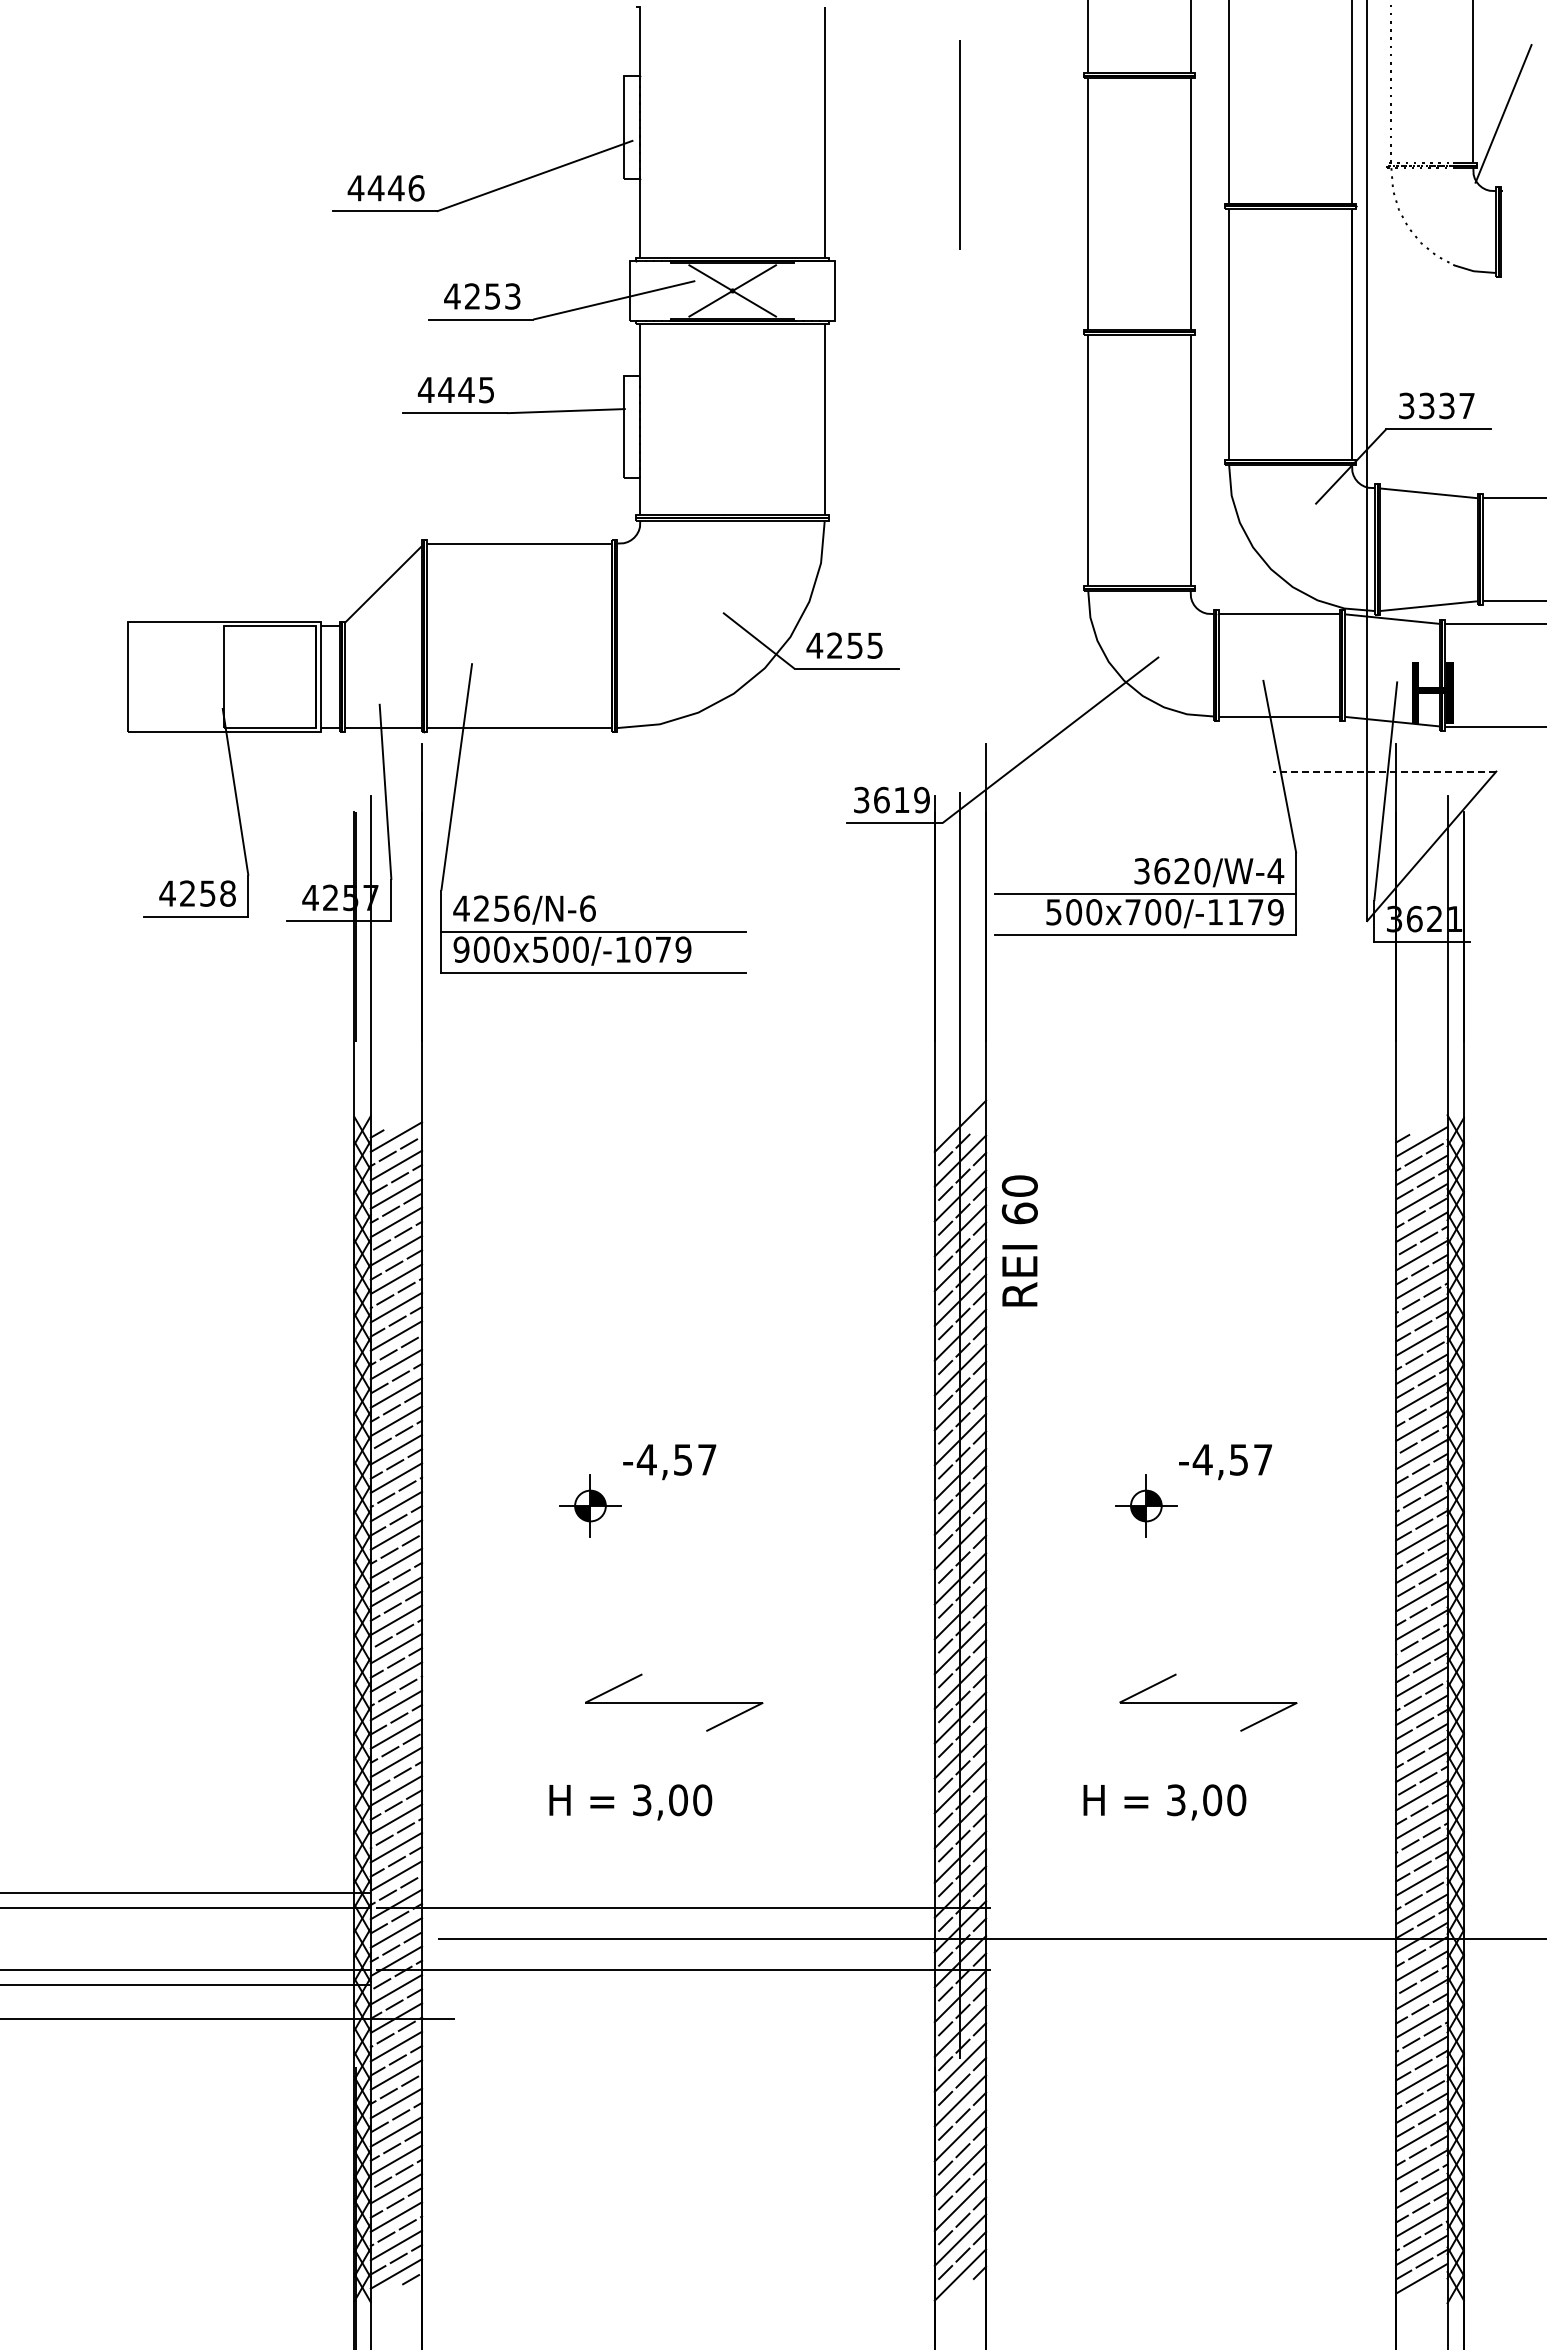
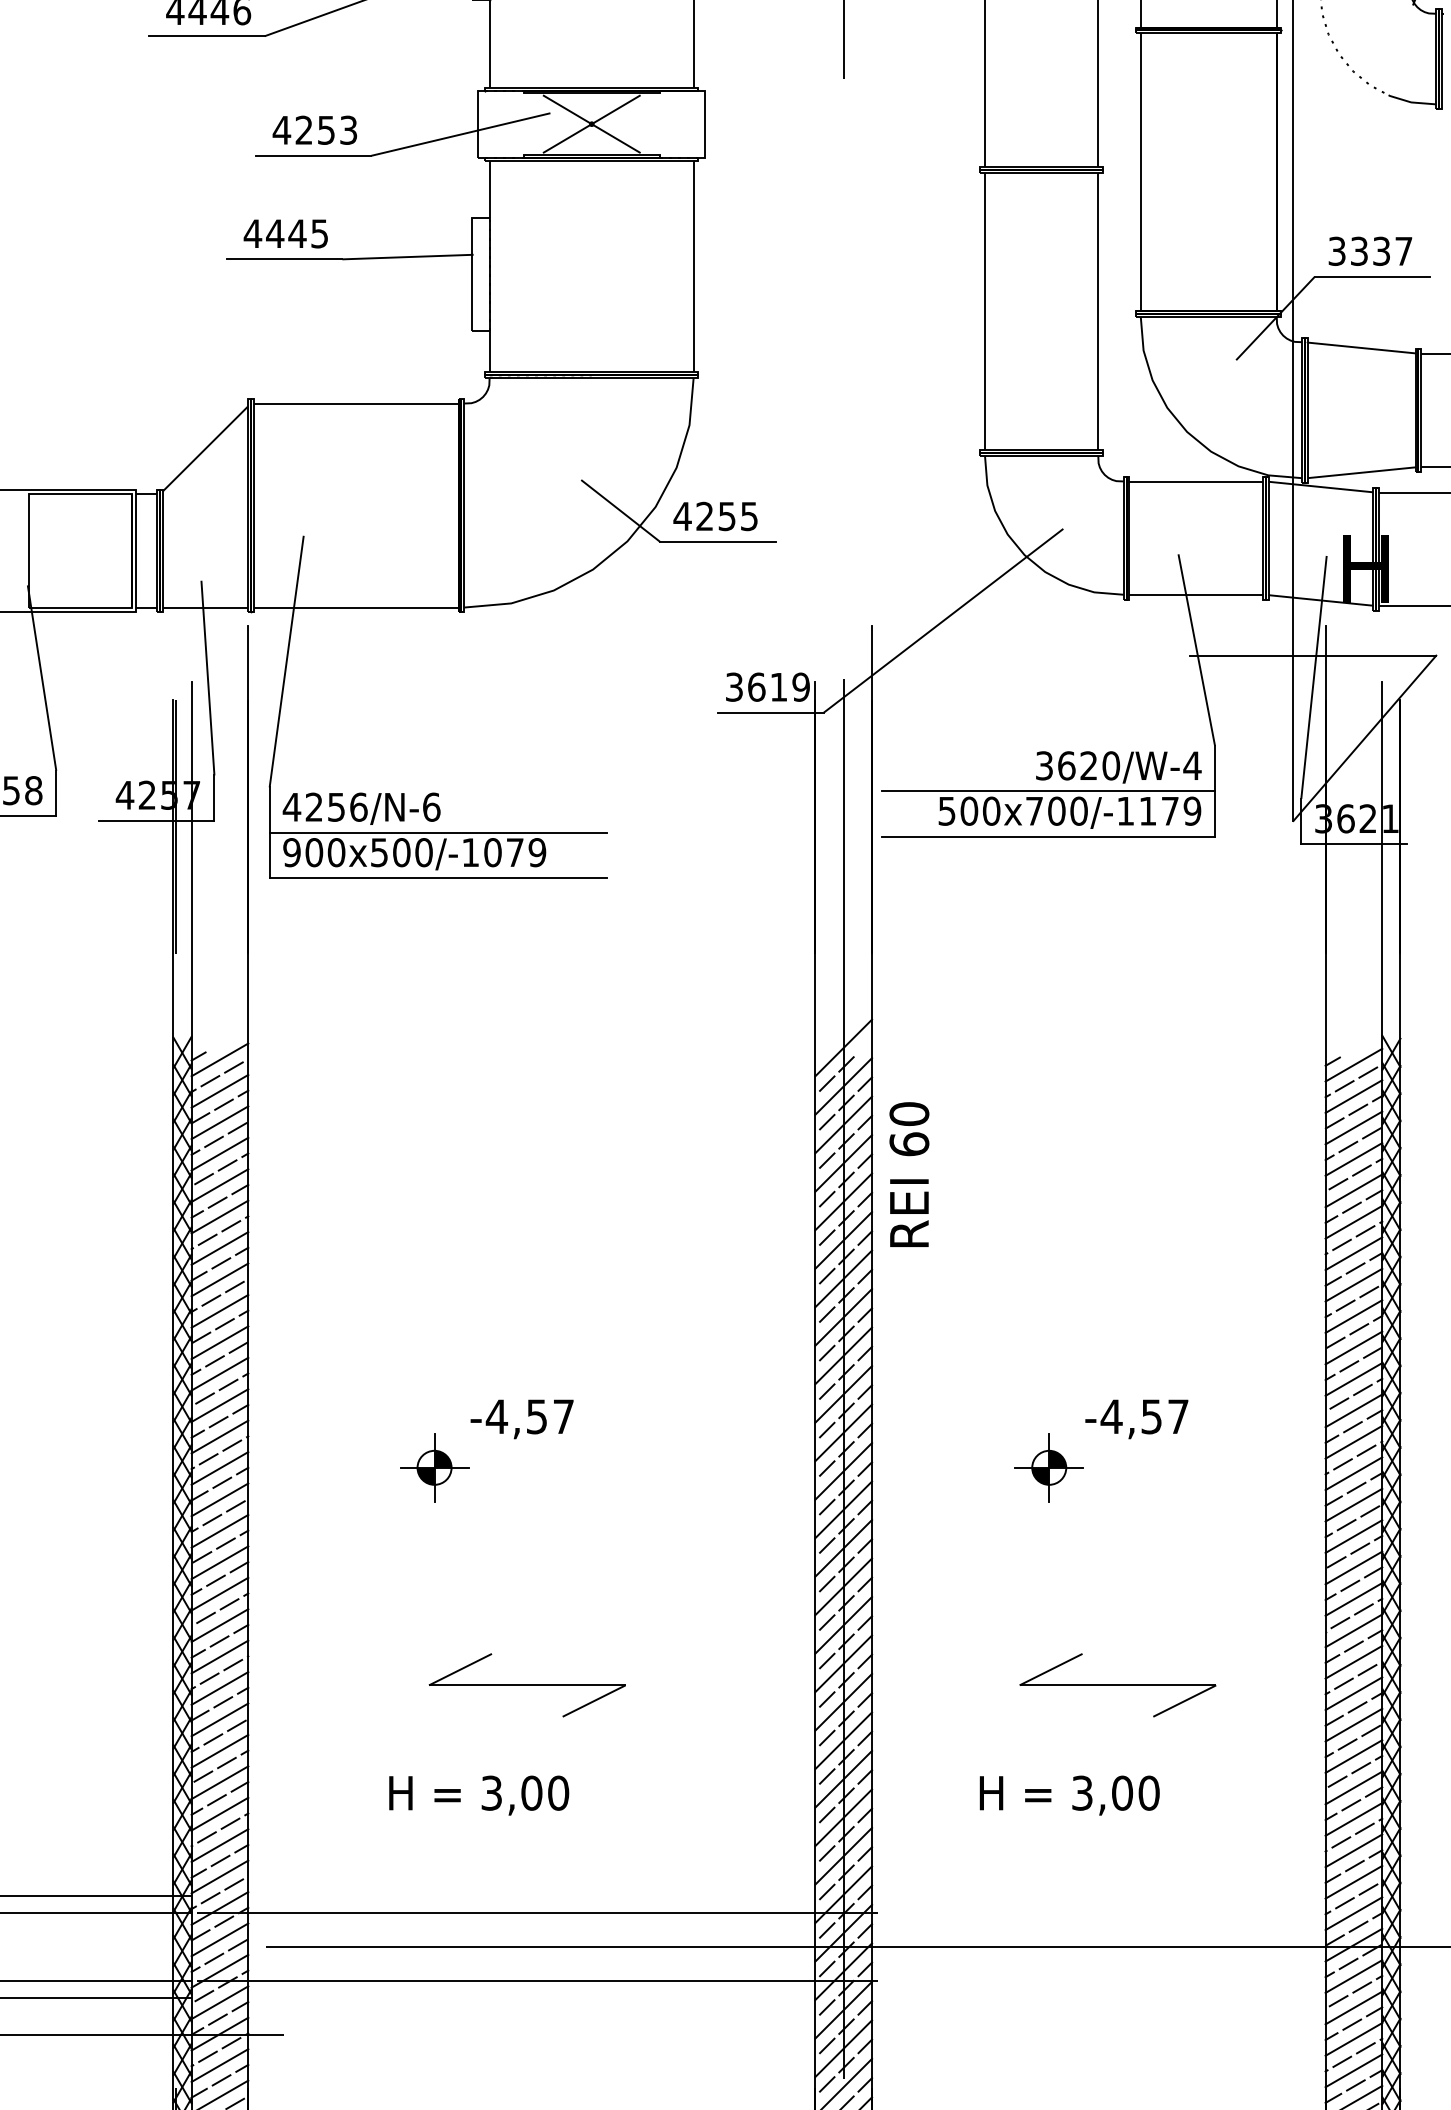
line: (1384, 771) -> (1312, 655), dashed -> solid

